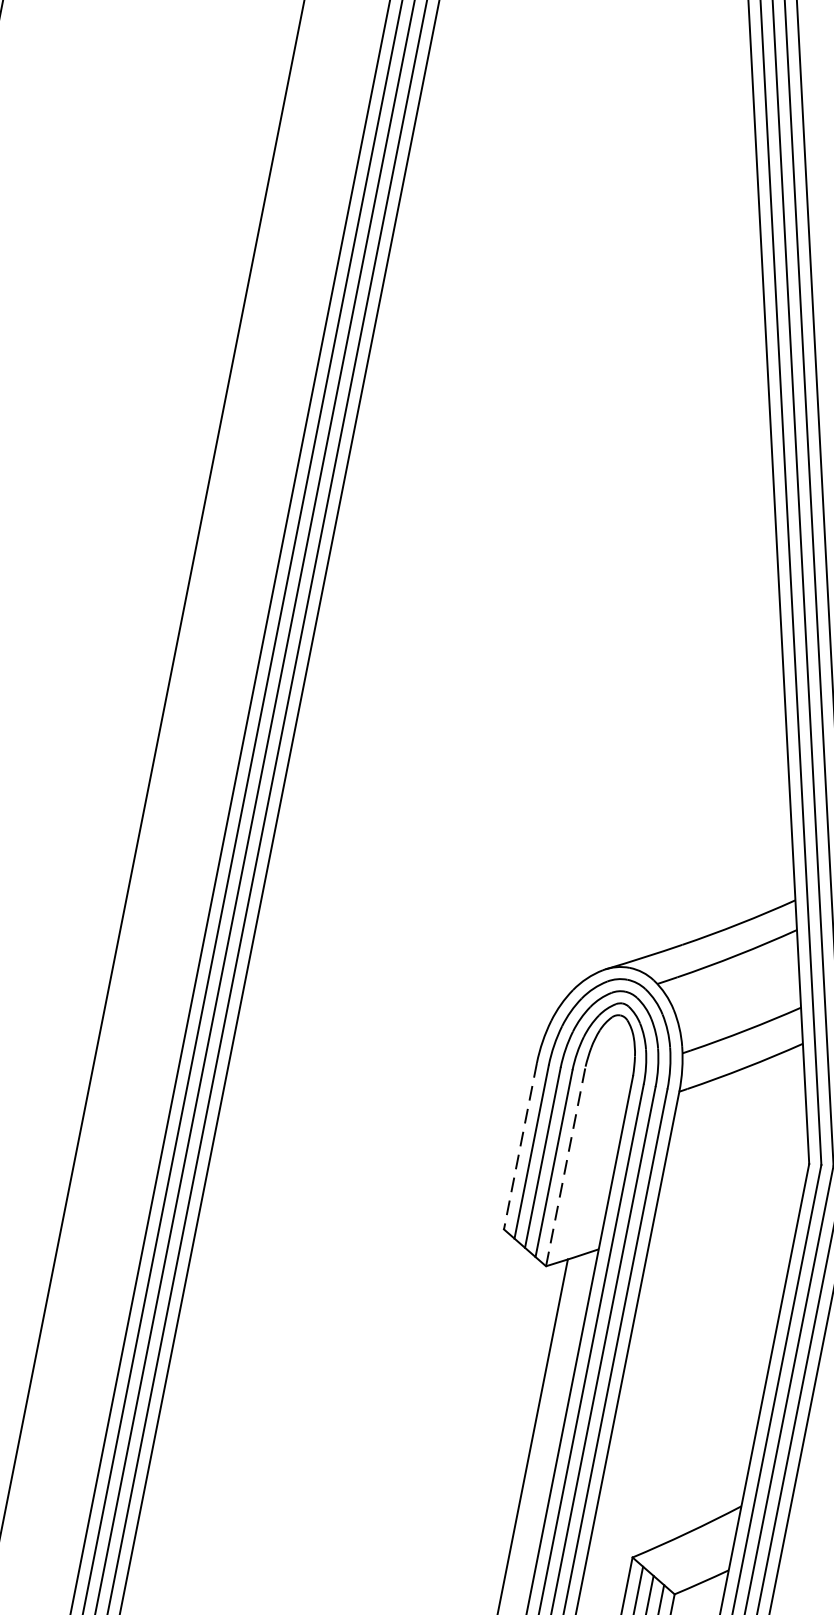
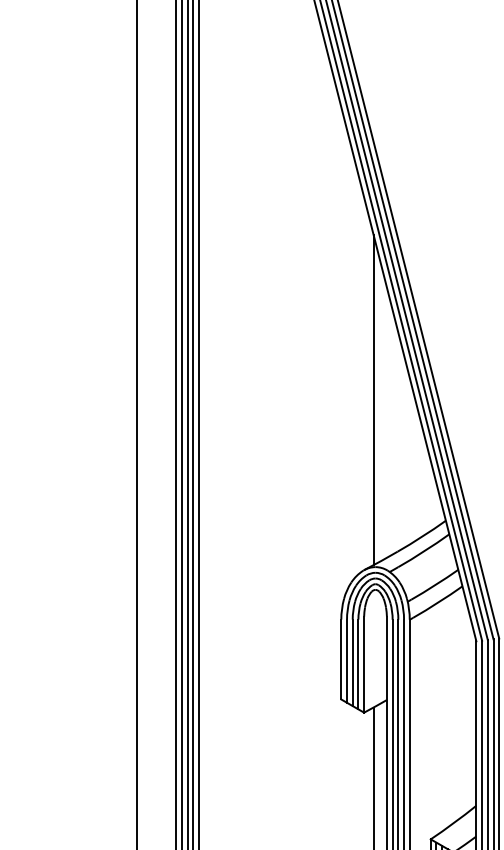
line: (694, 618) -> (373, 399), added
line: (520, 1146) -> (341, 659), dashed -> solid
line: (566, 1166) -> (364, 664), dashed -> solid

